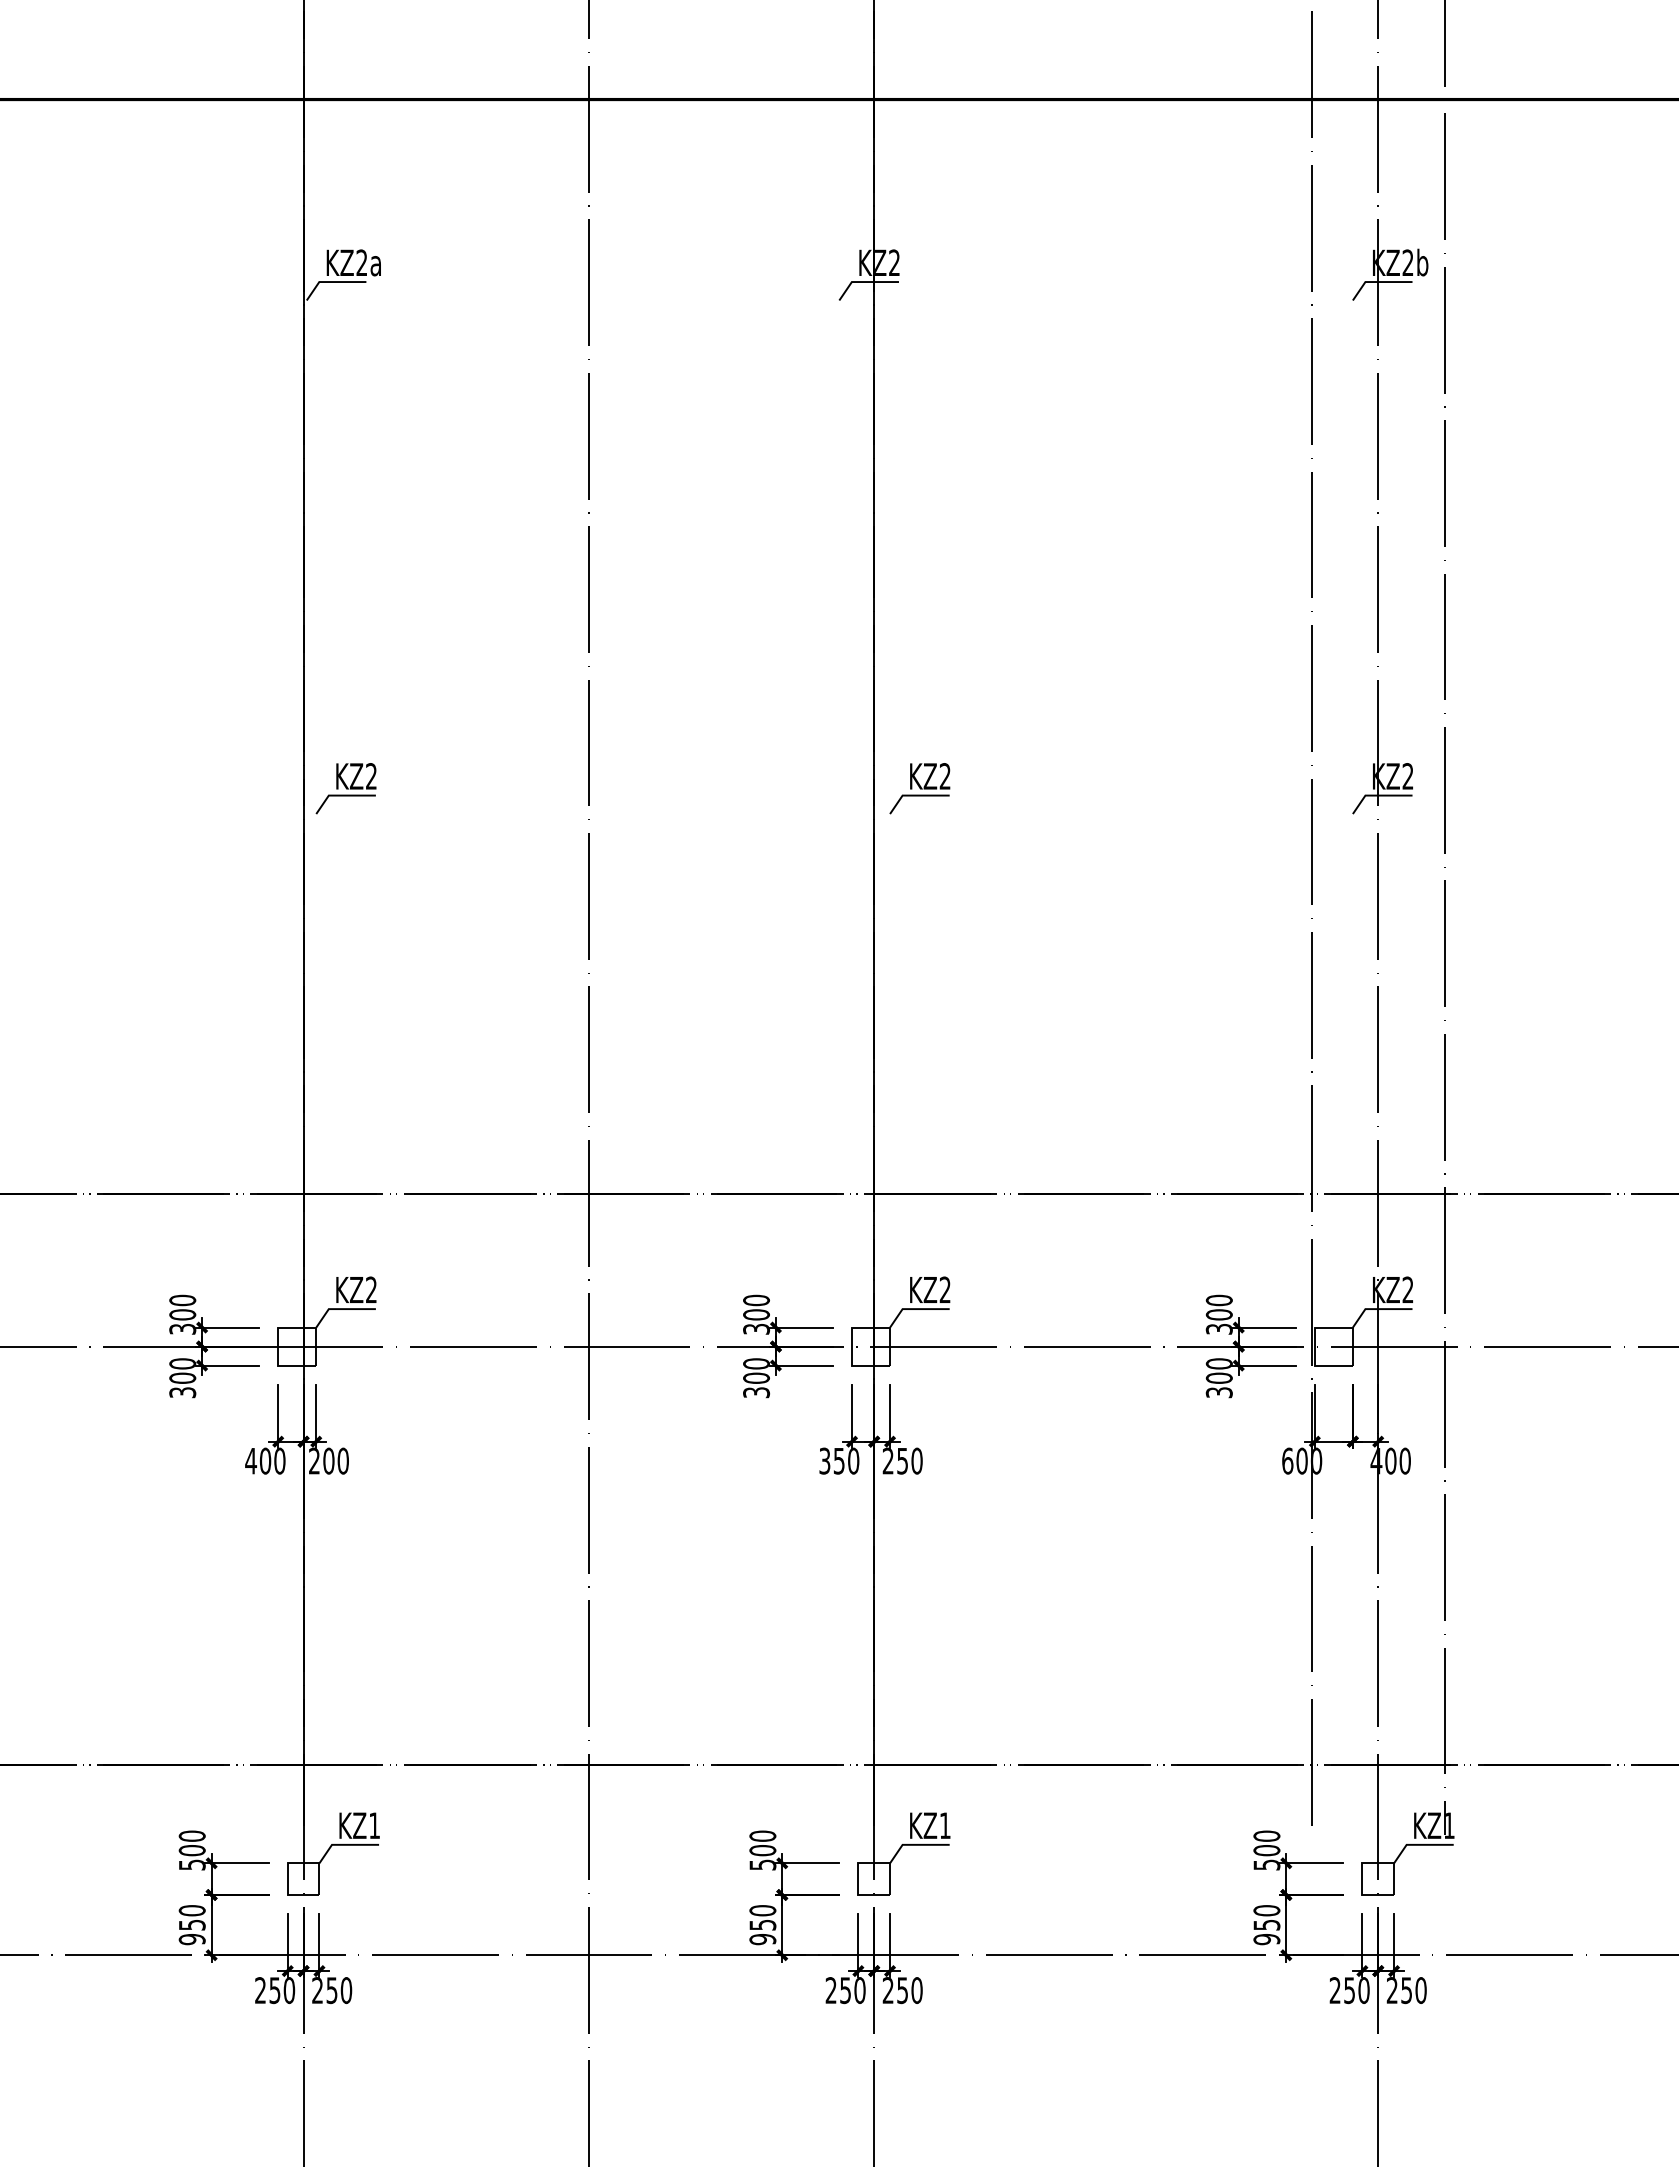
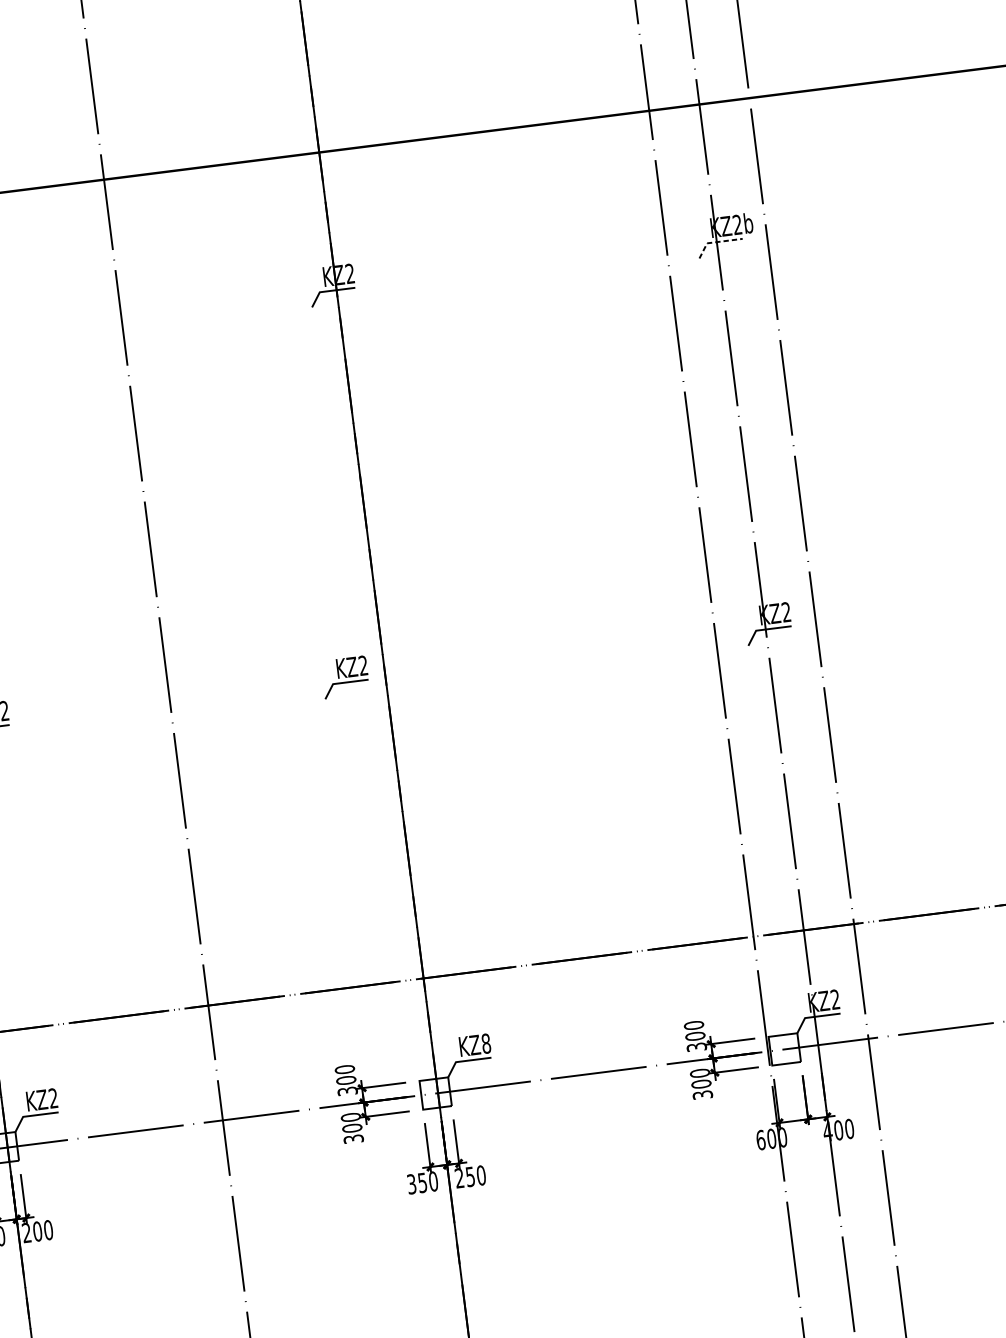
line: (1377, 282) -> (716, 242), solid -> dashed
part: (919, 788) -> (345, 677), moved
text: (944, 1289) -> (485, 1043), KZ2 -> KZ8

